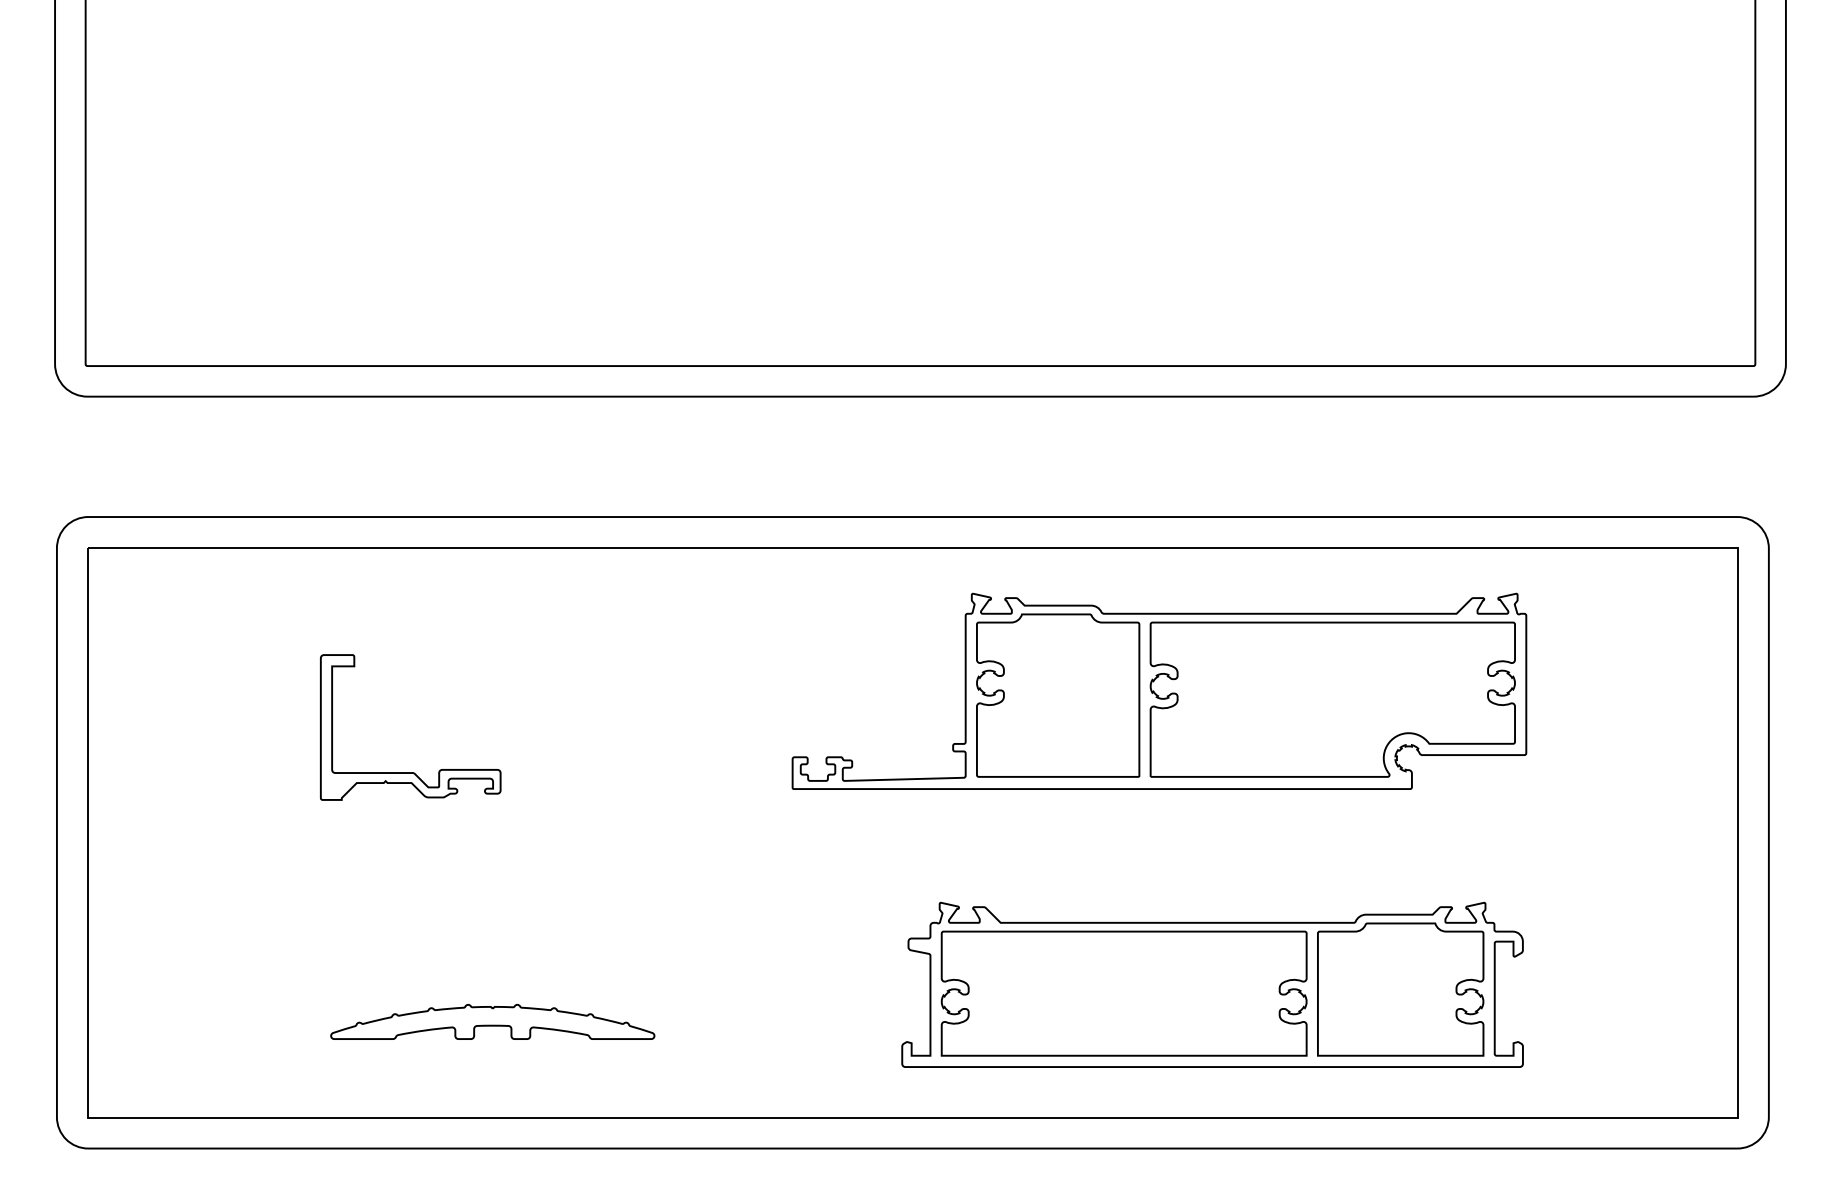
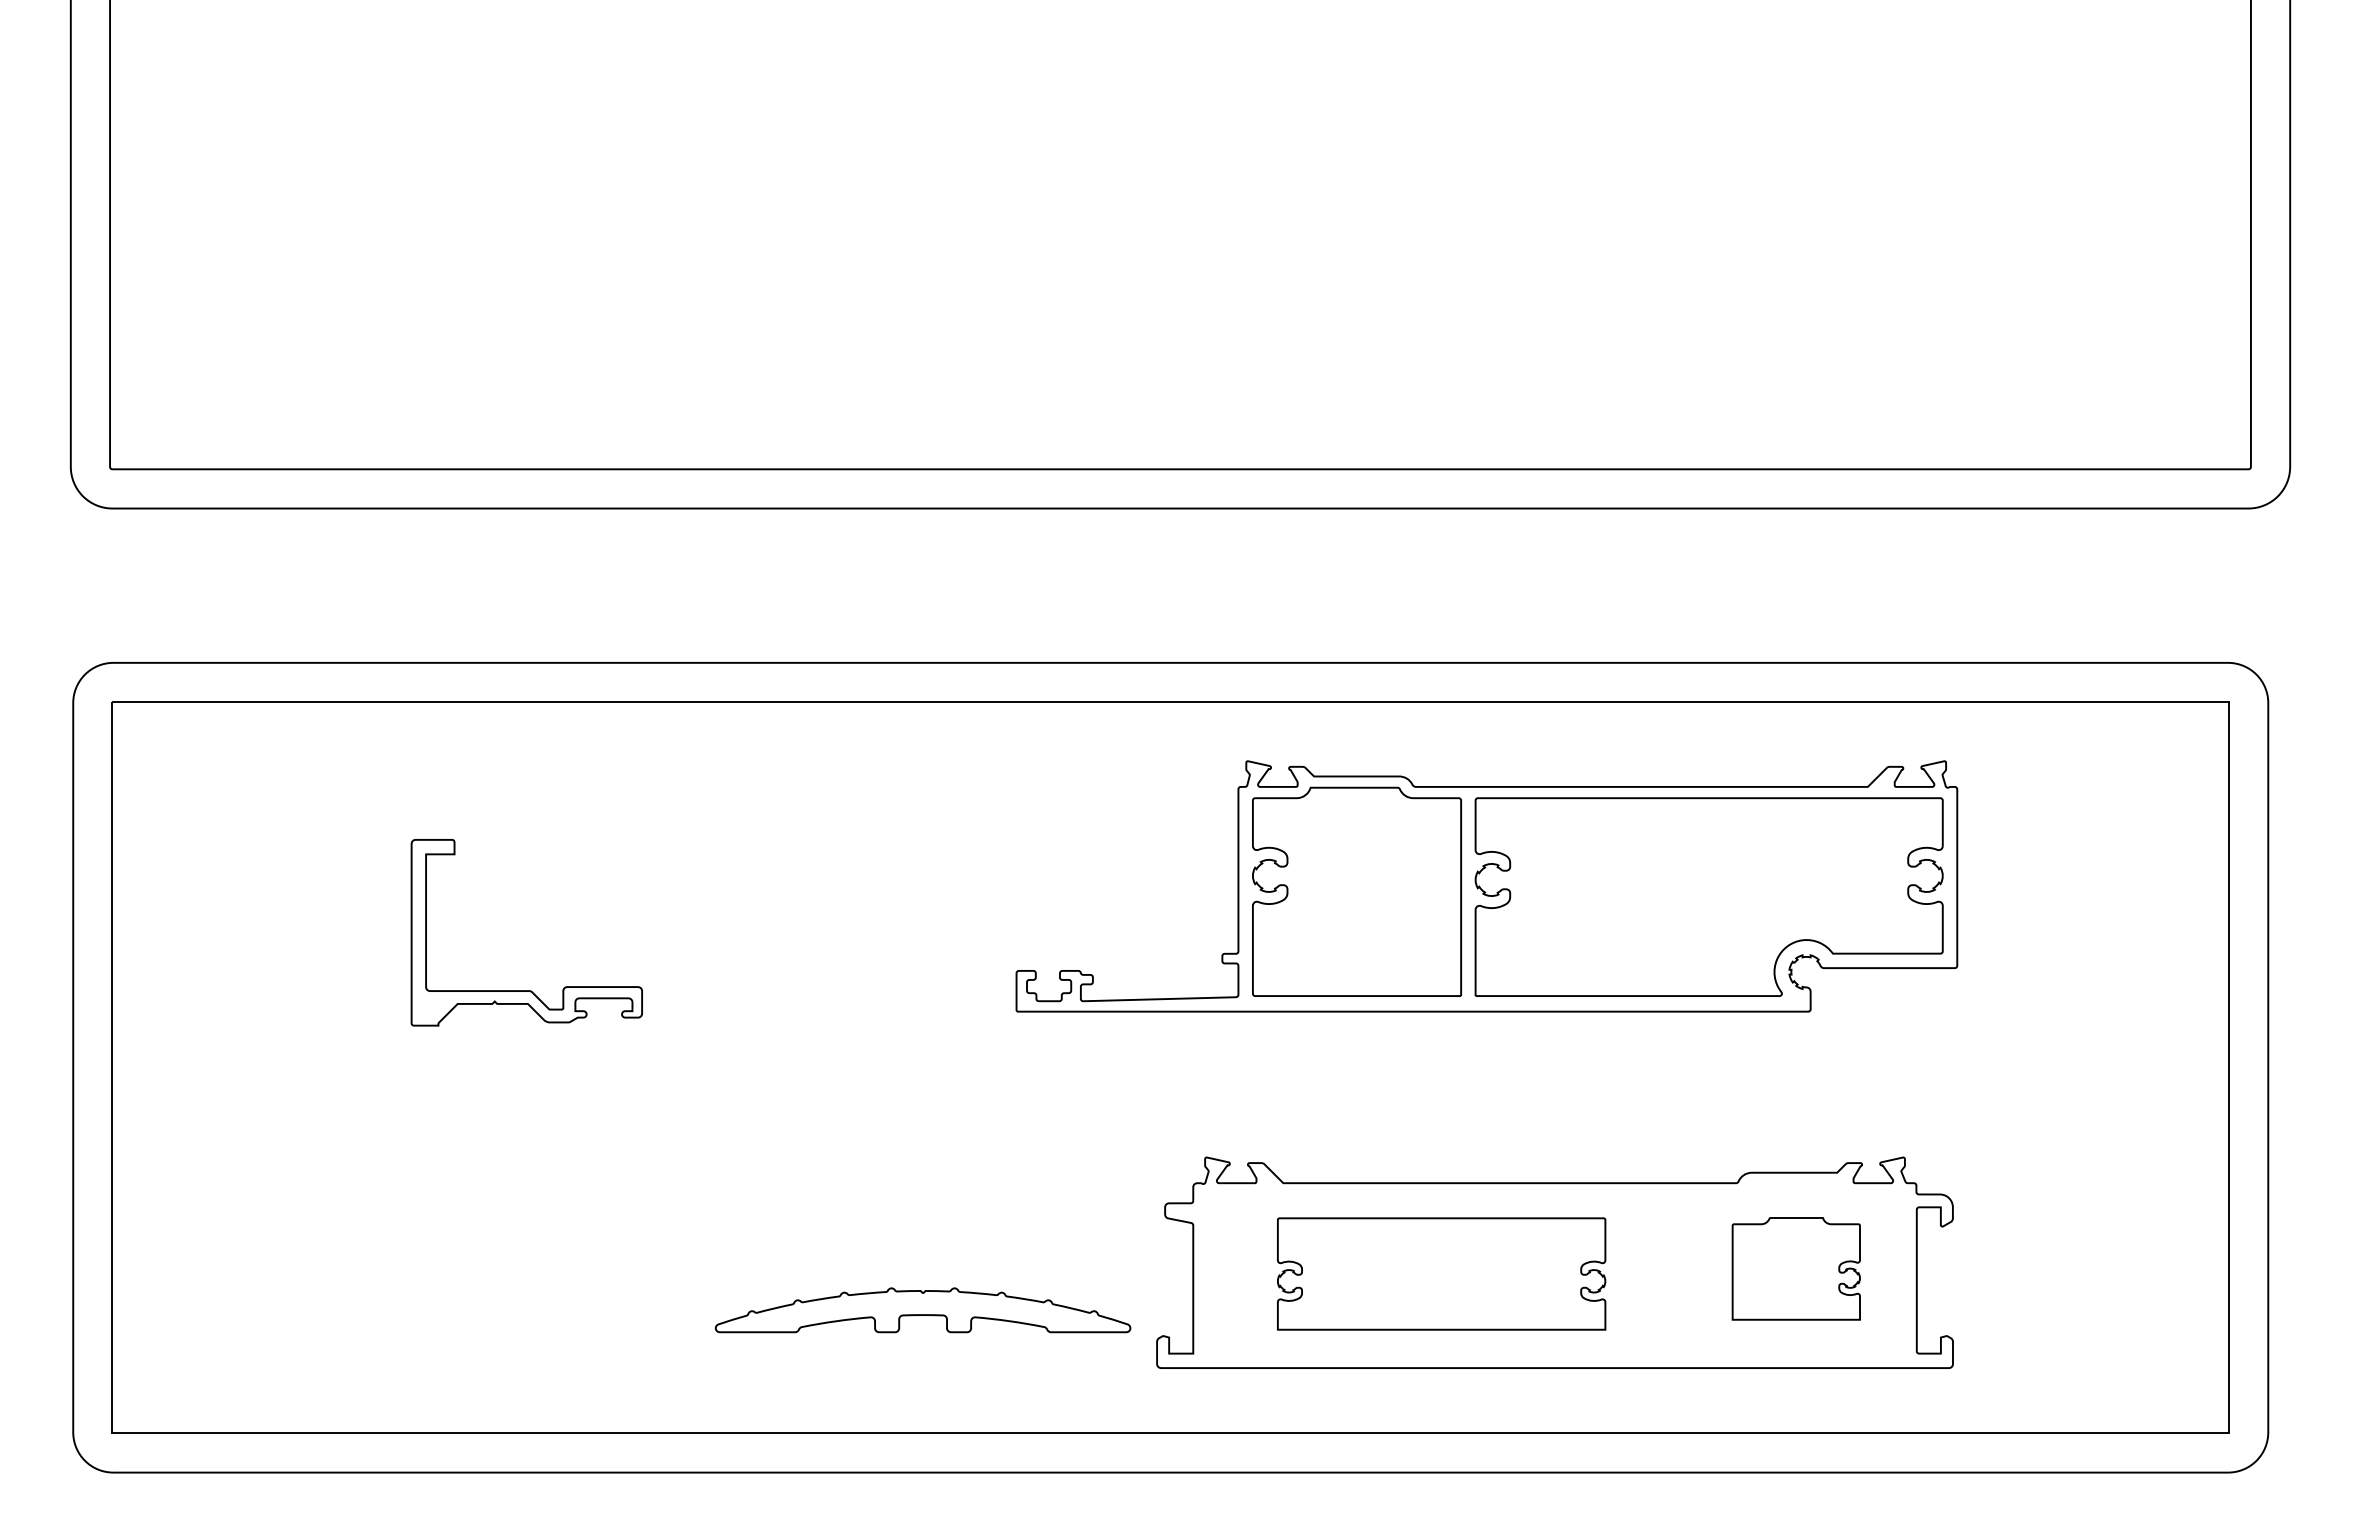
part: (1400, 989) -> (1796, 1268), size x0.6
part: (1124, 993) -> (1441, 1273), size x0.7
part: (492, 1022) -> (922, 1310), moved

